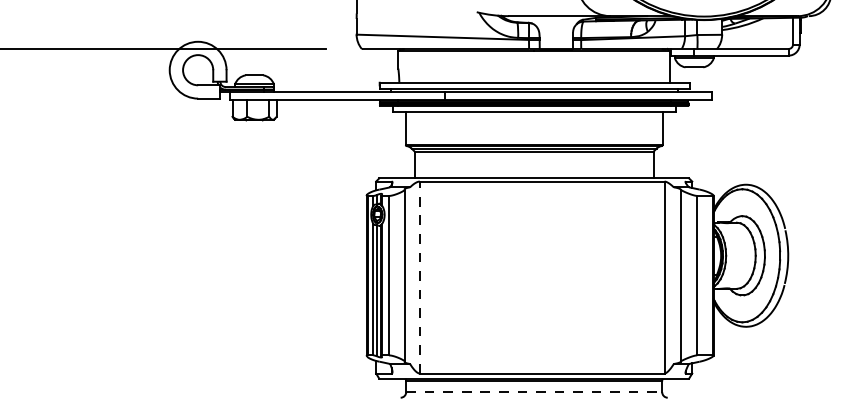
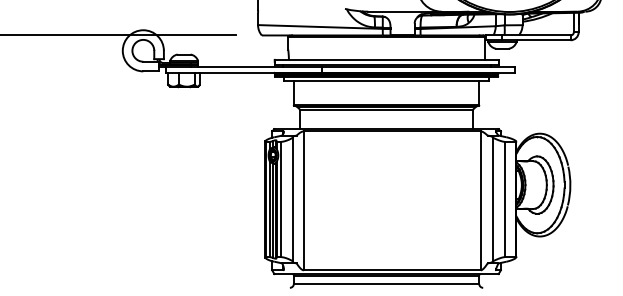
line: (419, 277) -> (303, 200), dashed -> solid
line: (534, 391) -> (386, 283), dashed -> solid

